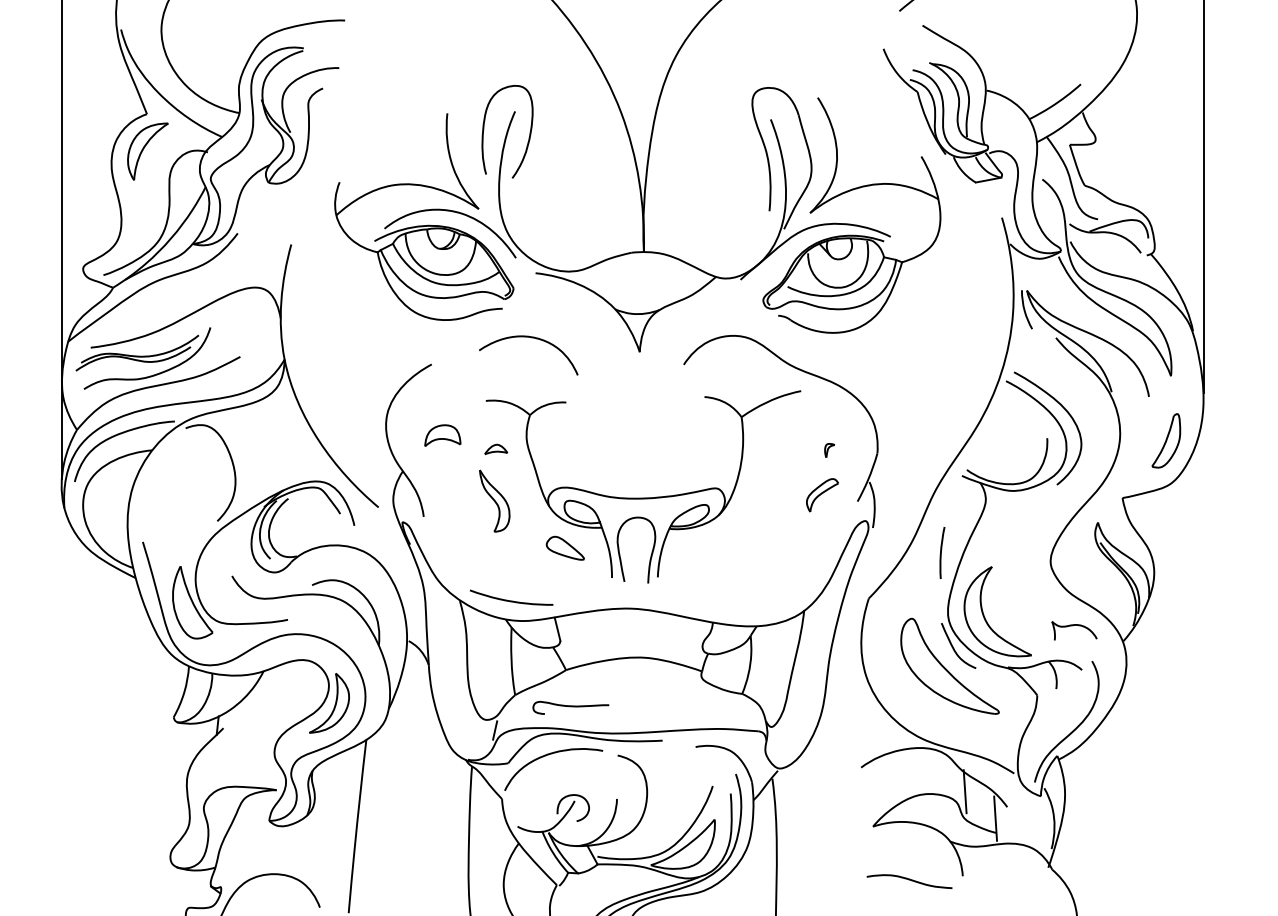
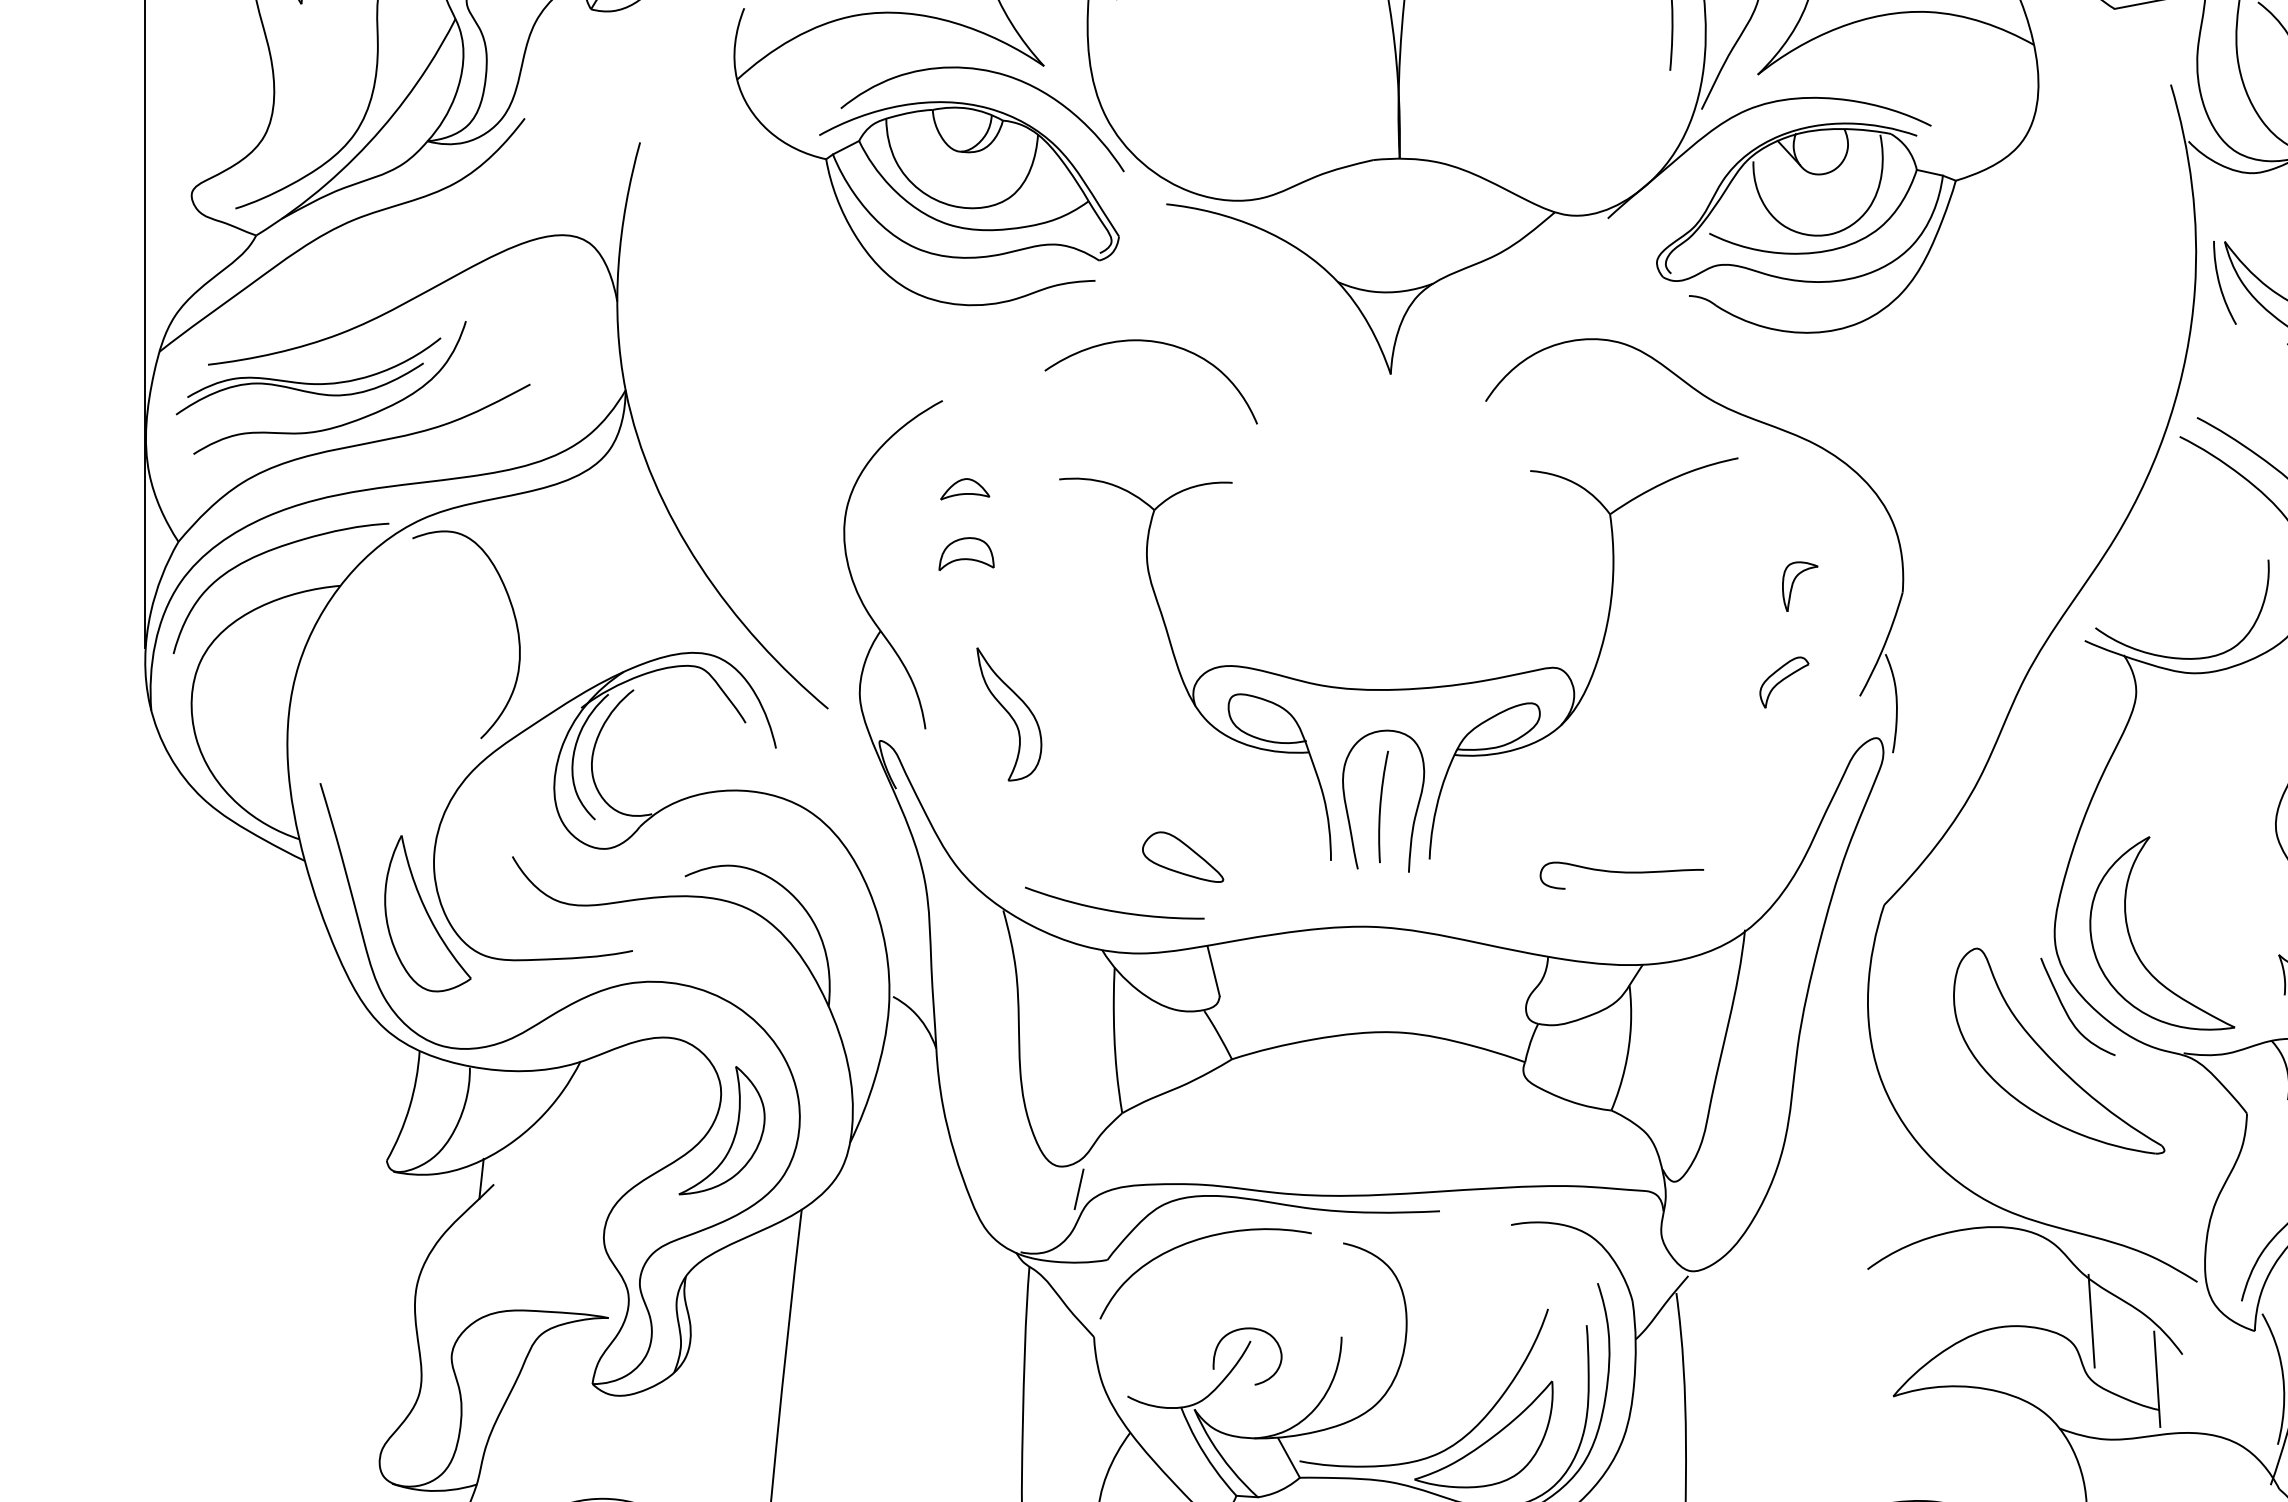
part: (442, 435) -> (965, 553), size x0.71
part: (496, 448) -> (965, 487), moved
part: (829, 450) -> (1799, 586), size x1.67
part: (822, 494) -> (1784, 680), size x0.71
part: (494, 500) -> (1008, 713), moved
part: (564, 547) -> (1181, 855), moved
curve: (941, 552) -> (1381, 805), moved
curve: (570, 707) -> (1620, 874), moved

